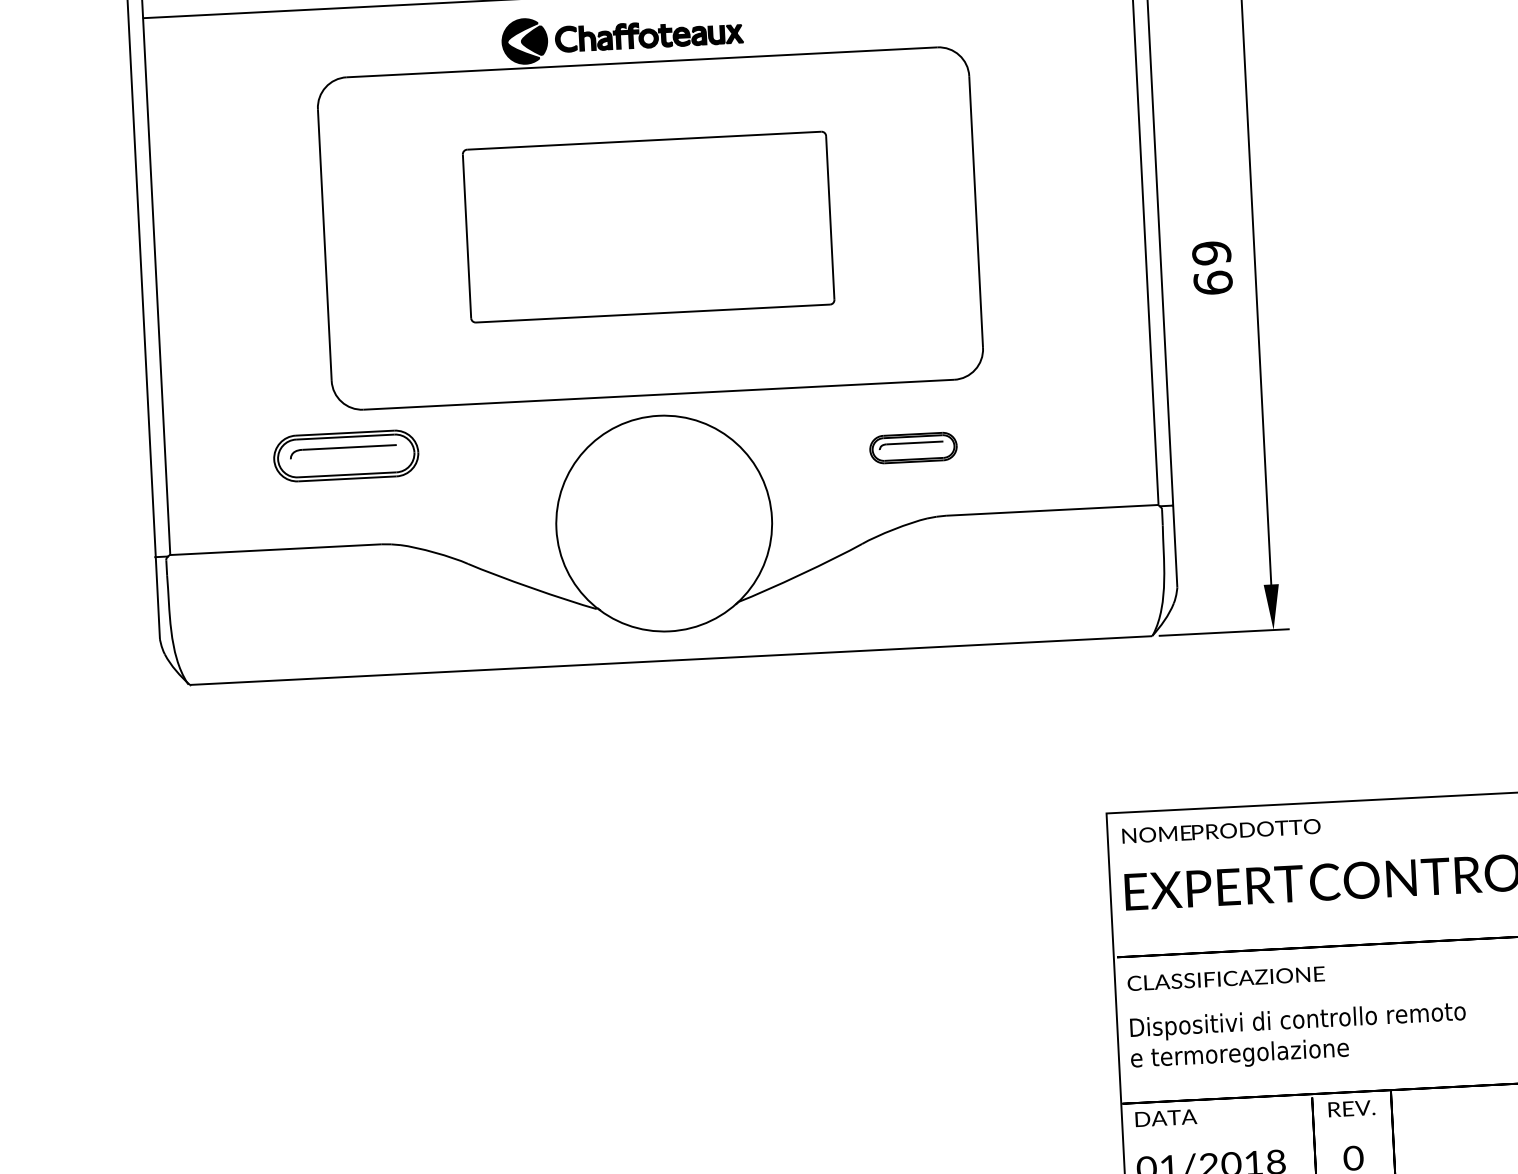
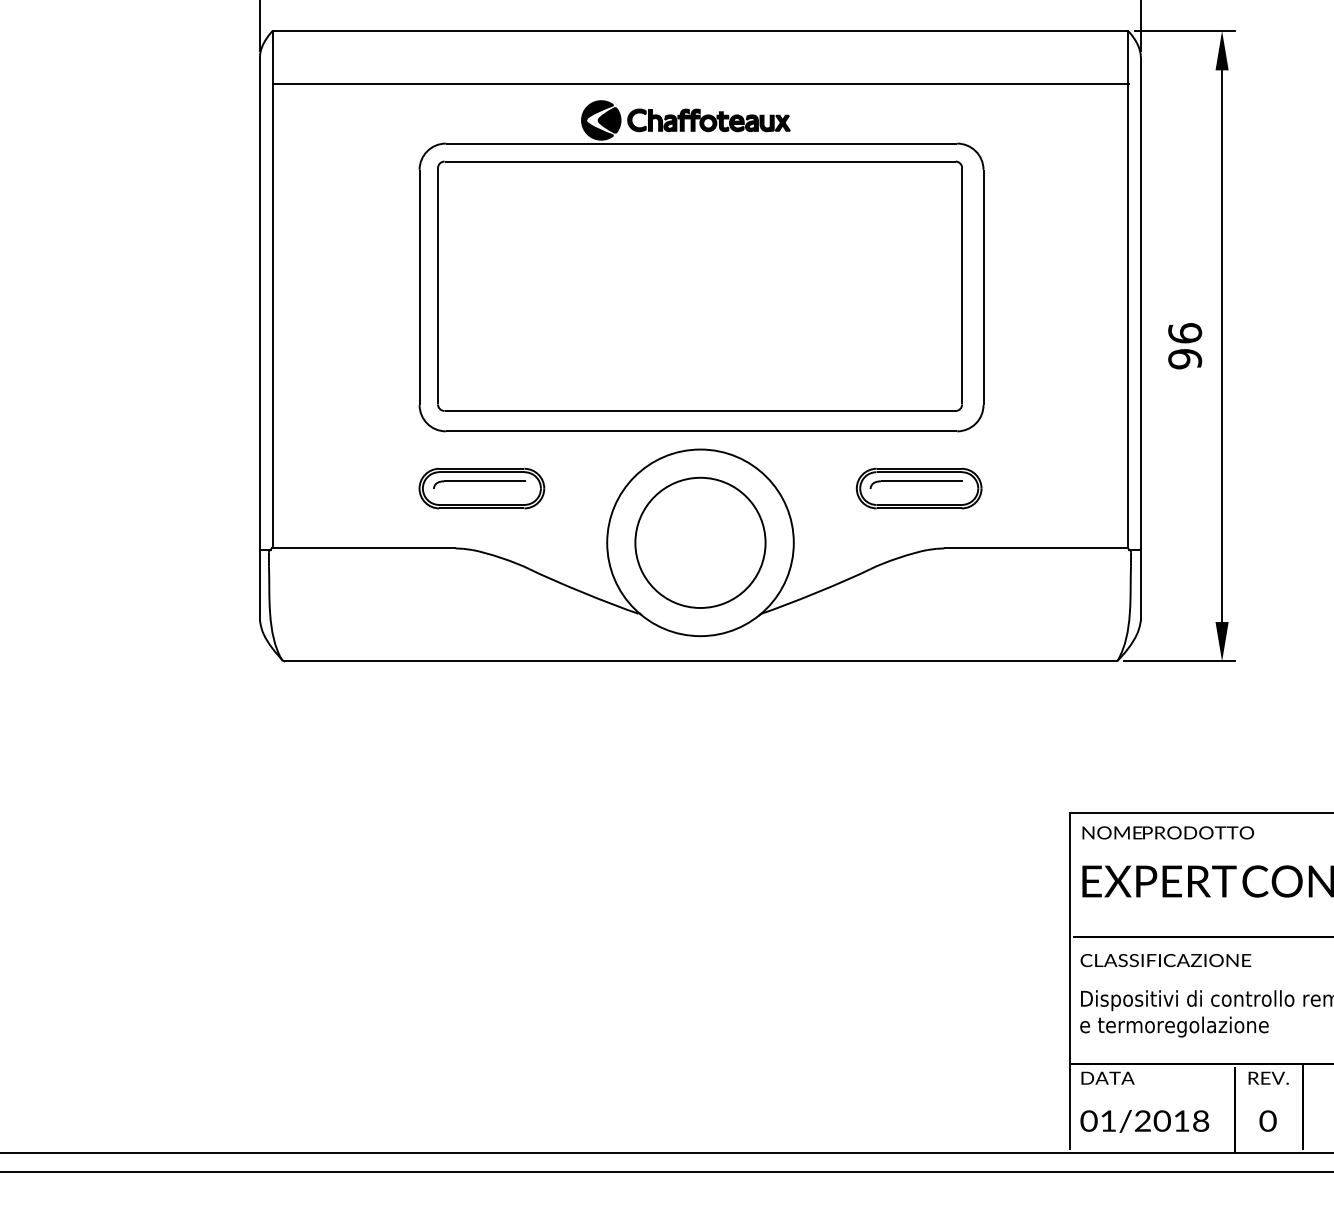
part: (647, 226) -> (699, 285), size x1.67
text: (1212, 268) -> (1185, 346), 69 -> 96
part: (912, 448) -> (918, 488), size x1.67
part: (345, 455) -> (481, 488), moved
part: (664, 523) -> (700, 542), added

